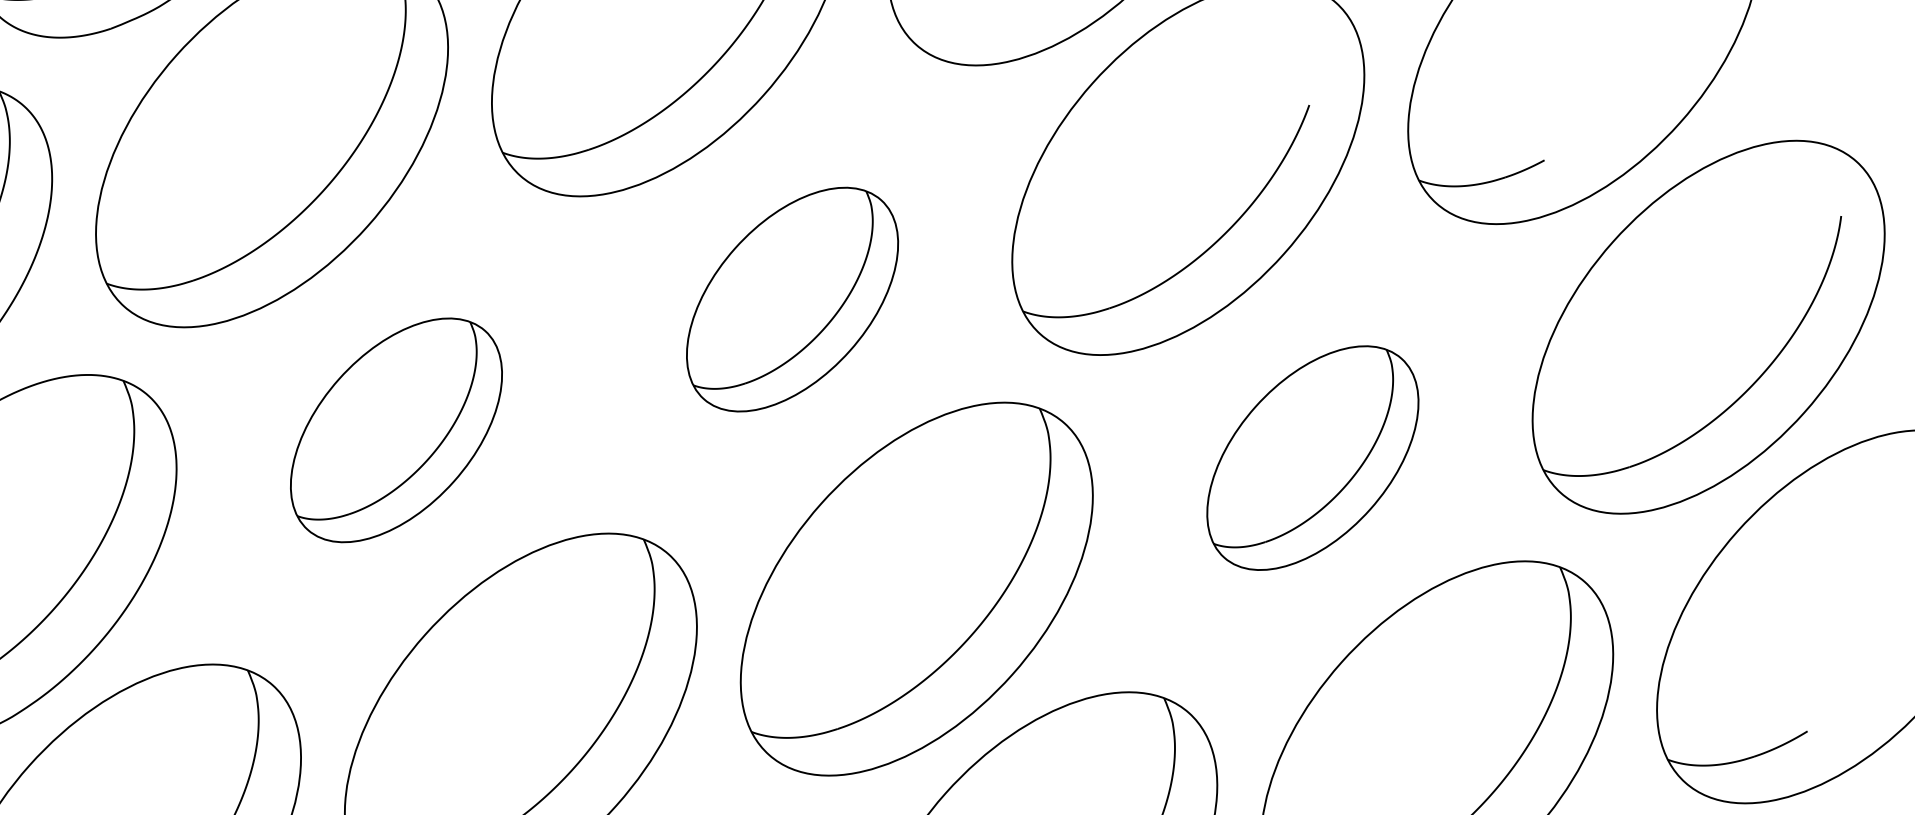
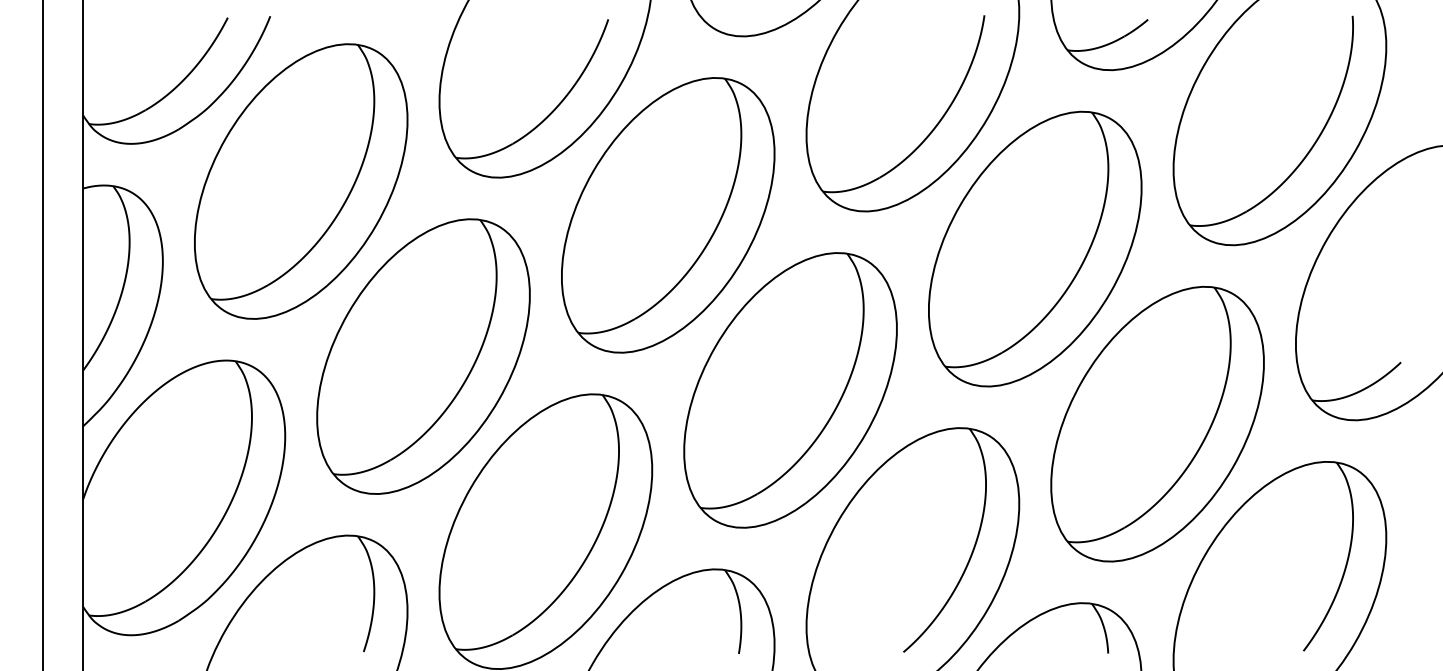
part: (792, 299) -> (668, 215), size x1.67
part: (396, 430) -> (423, 356), size x1.67
part: (1313, 457) -> (1035, 248), size x1.67

